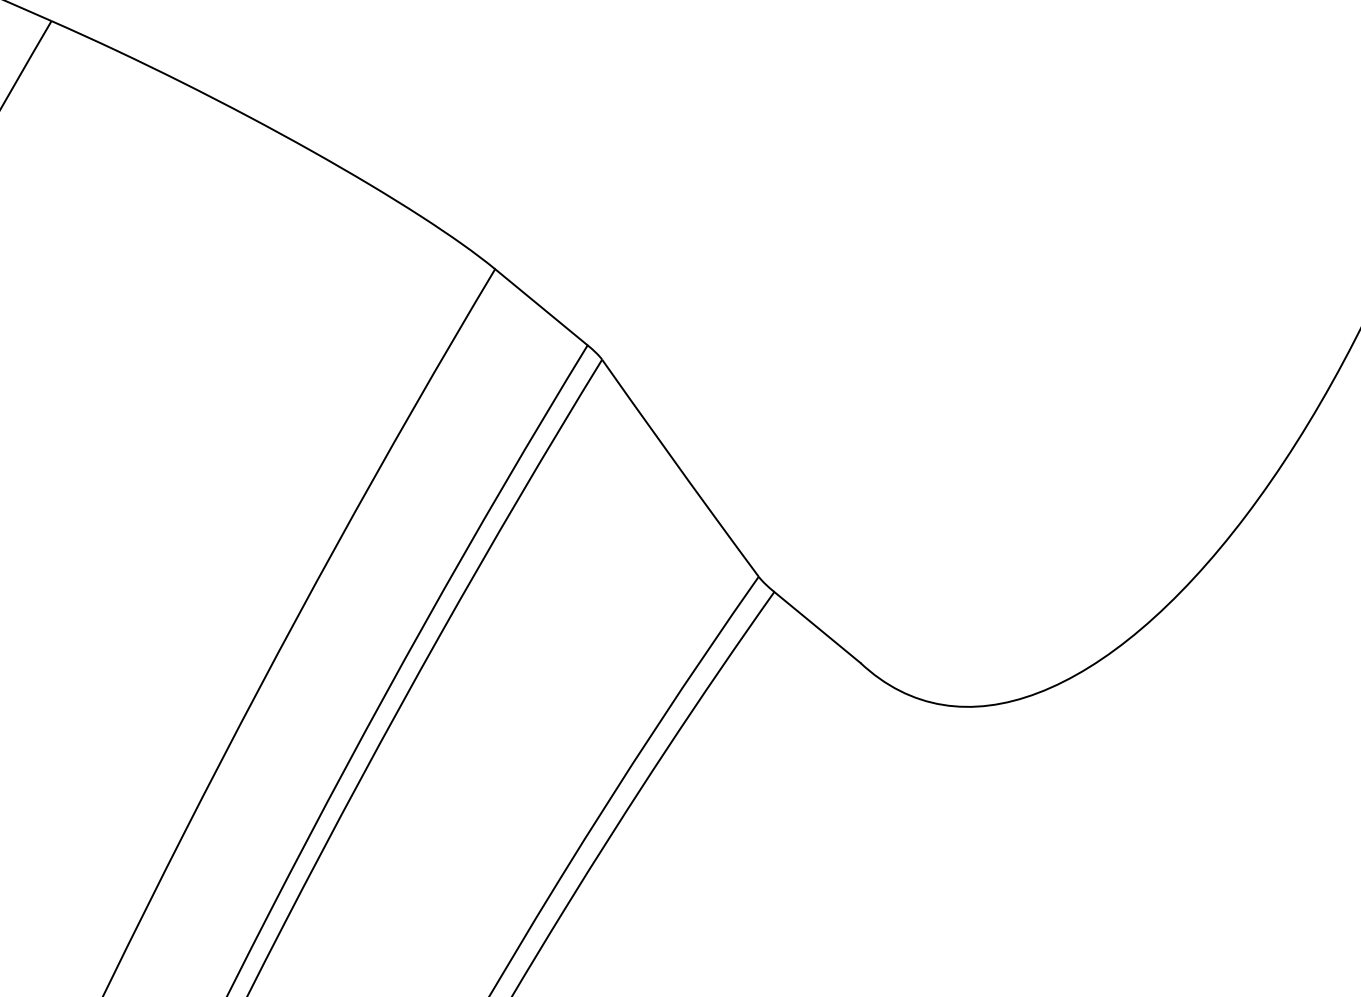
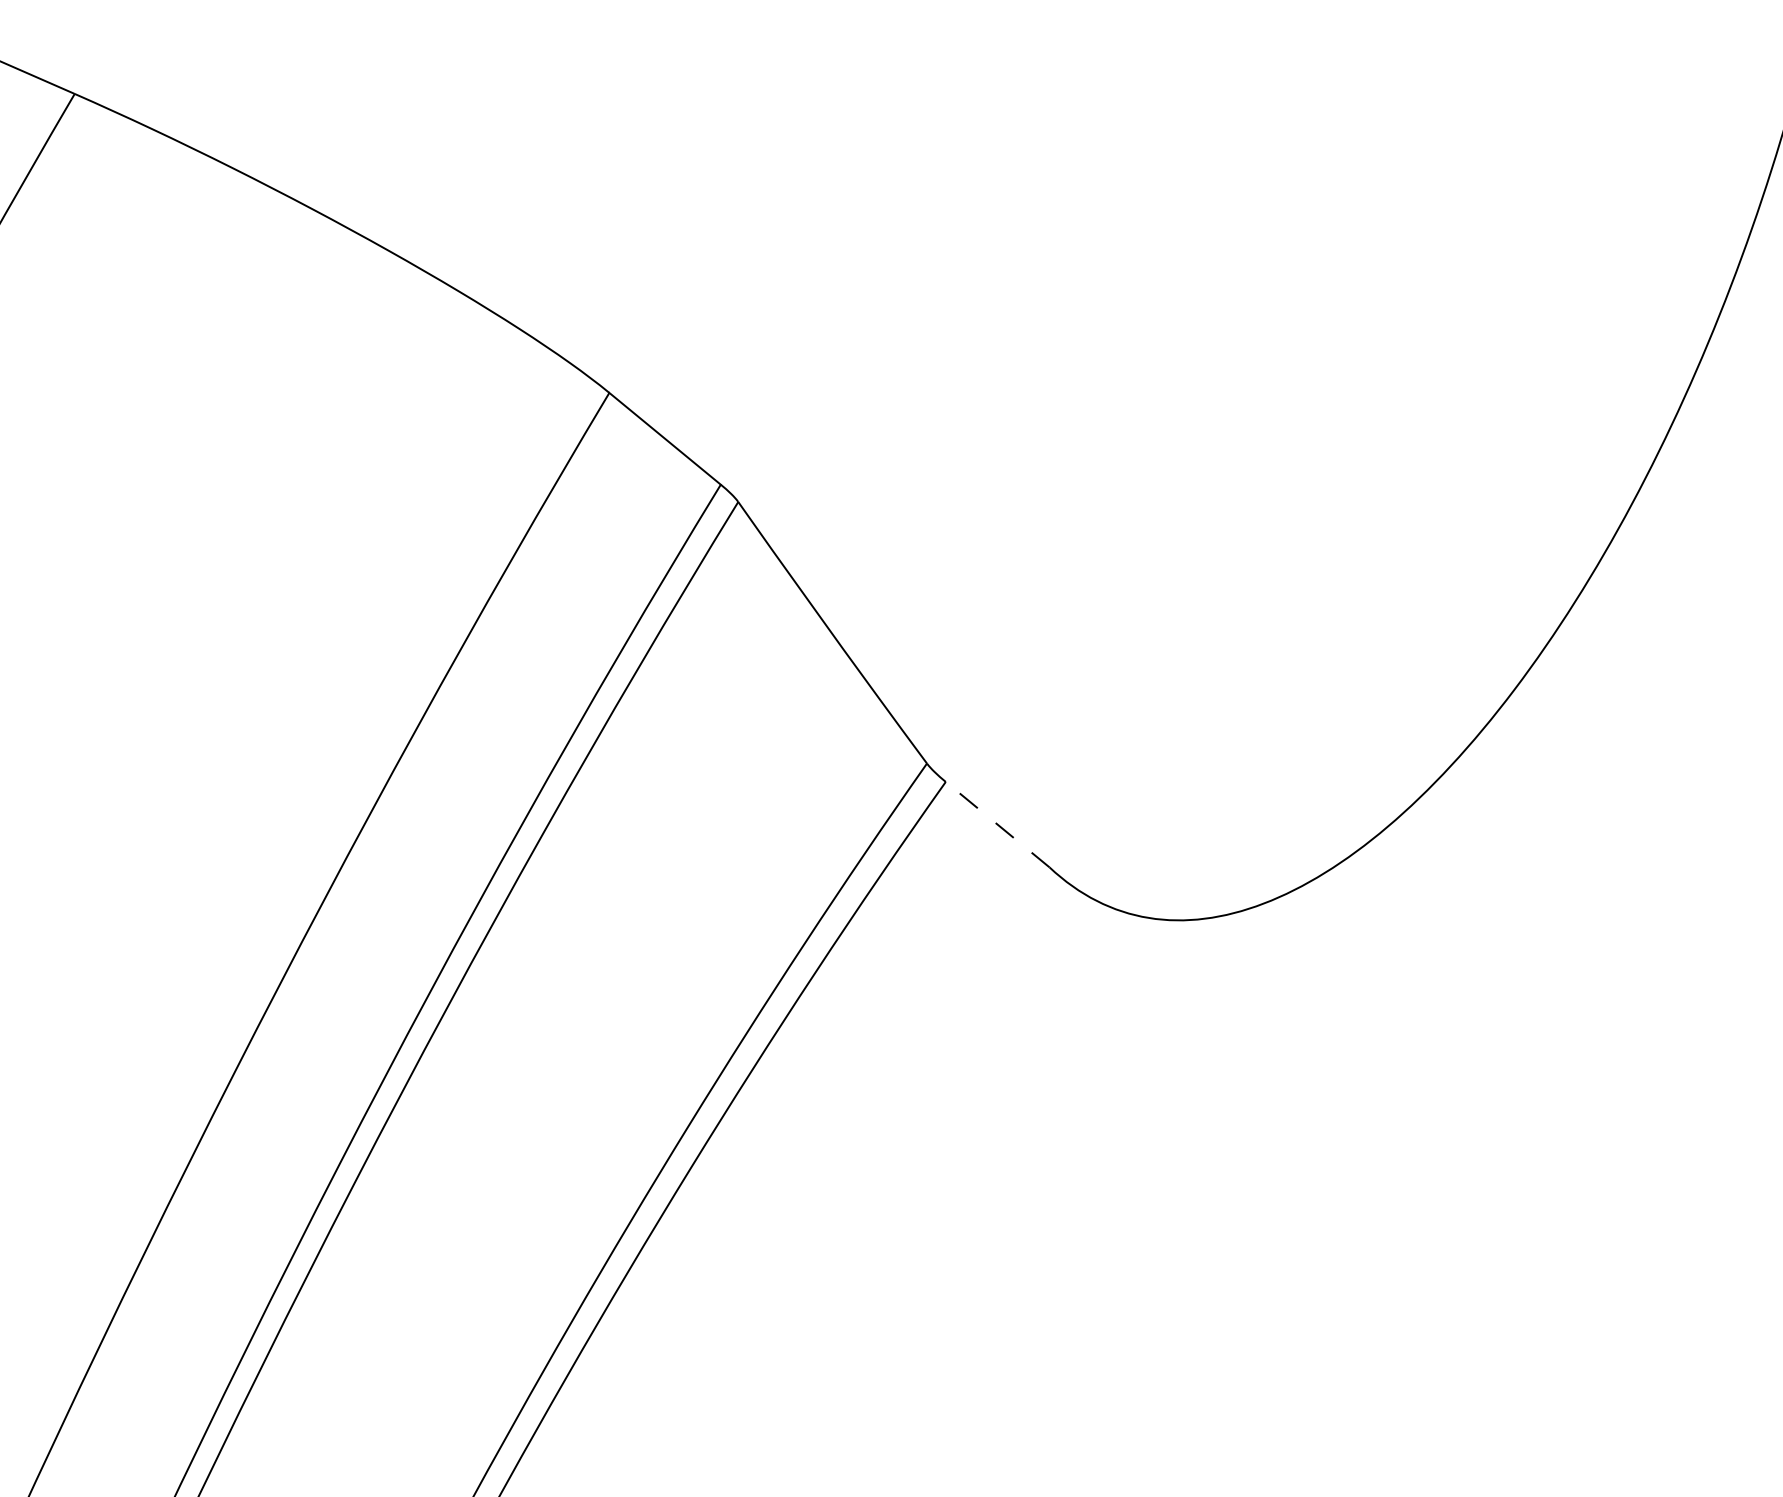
line: (817, 627) -> (997, 824), solid -> dashed

